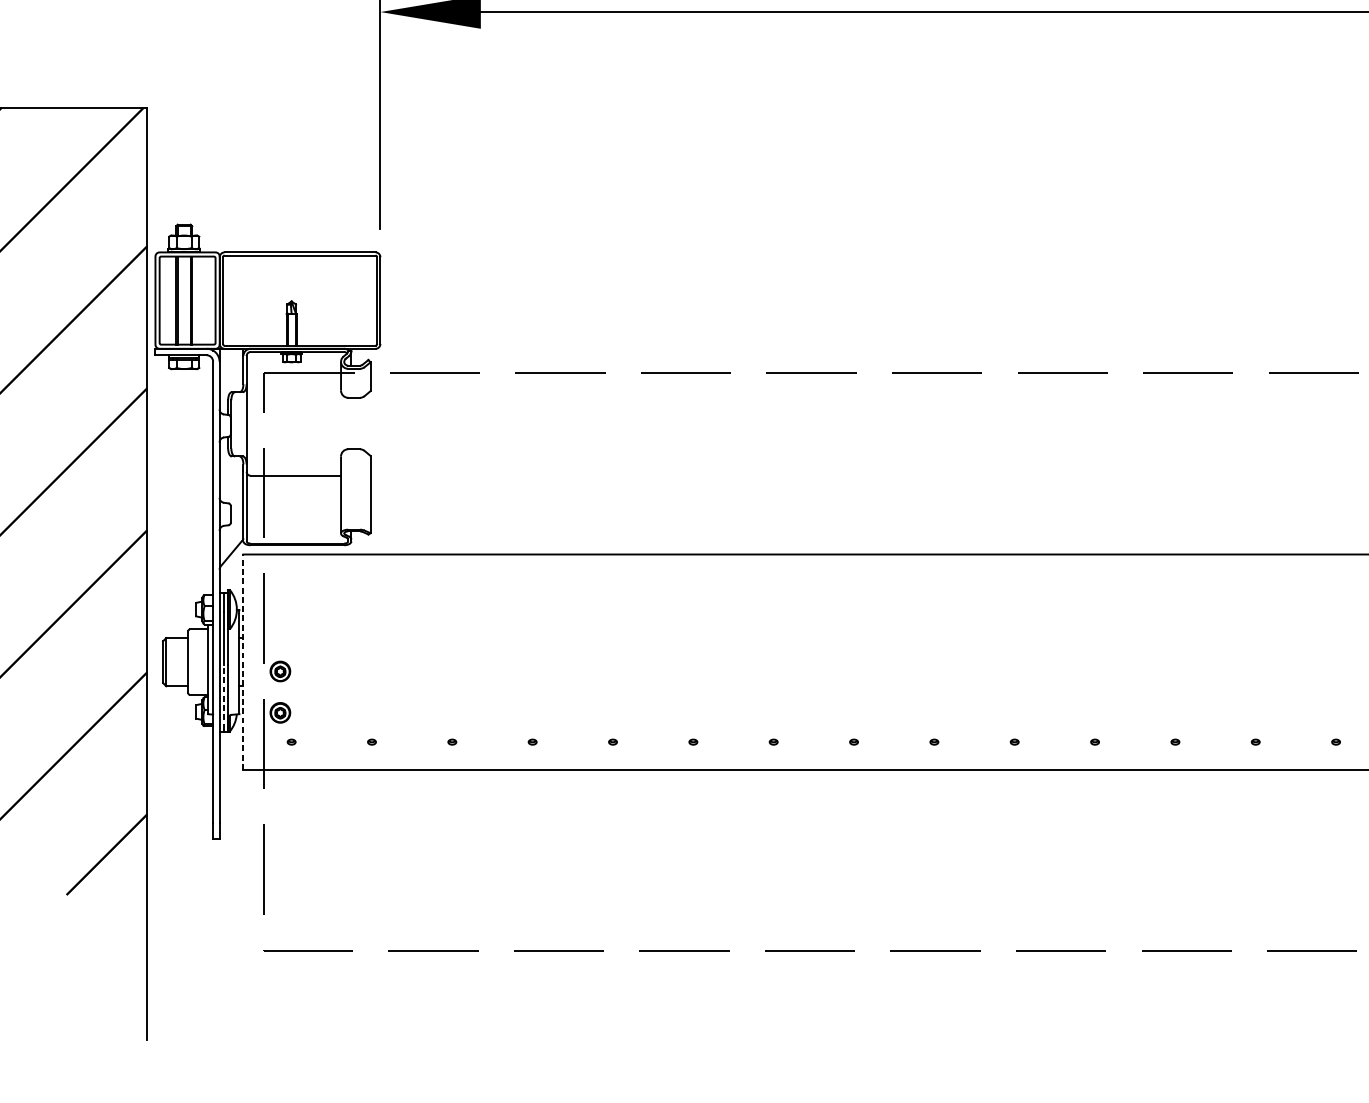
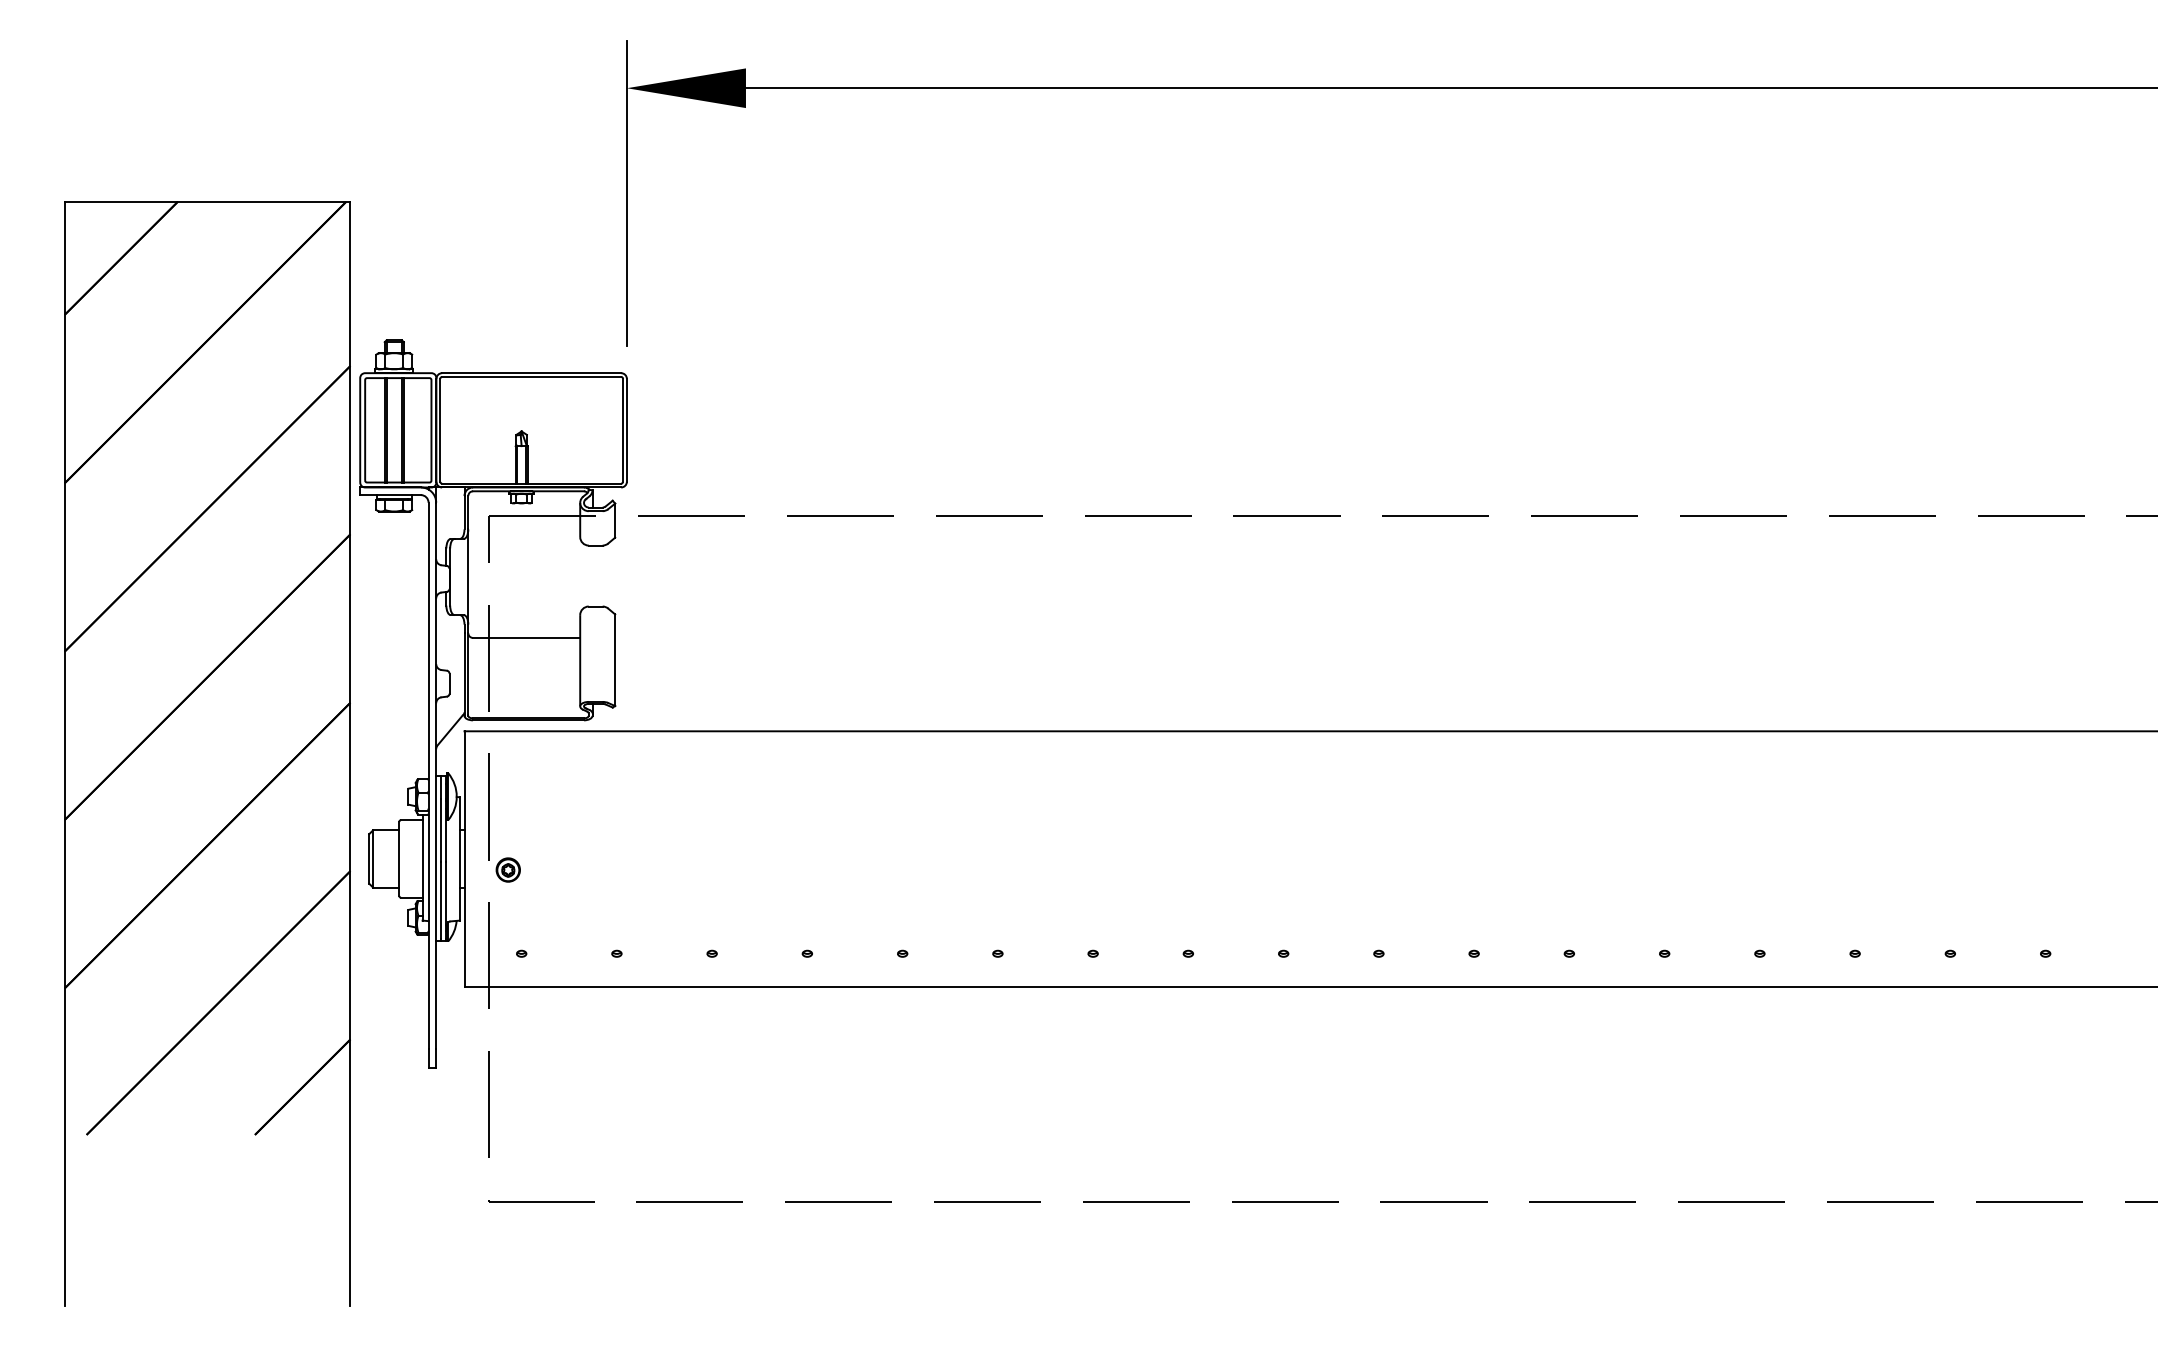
line: (243, 661) -> (464, 858), dashed -> solid
line: (224, 697) -> (441, 900), dashed -> solid
part: (279, 712) -> (507, 918), removed

